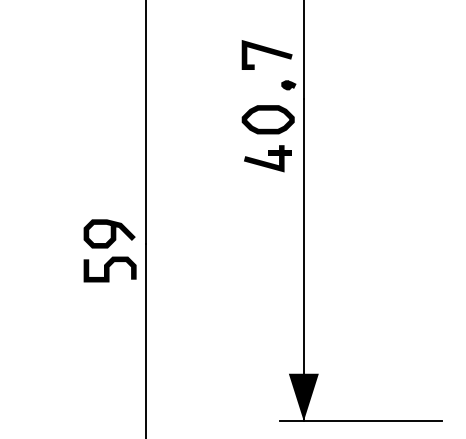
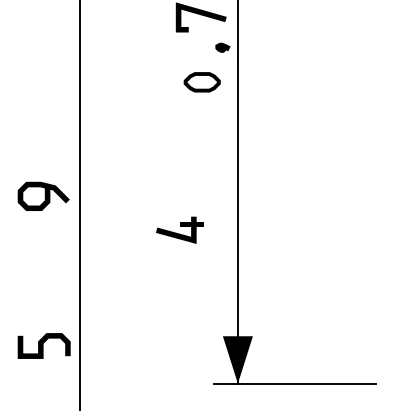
part: (267, 119) -> (201, 81), size x0.7
part: (267, 158) -> (179, 229), moved
curve: (109, 269) -> (43, 345), moved

